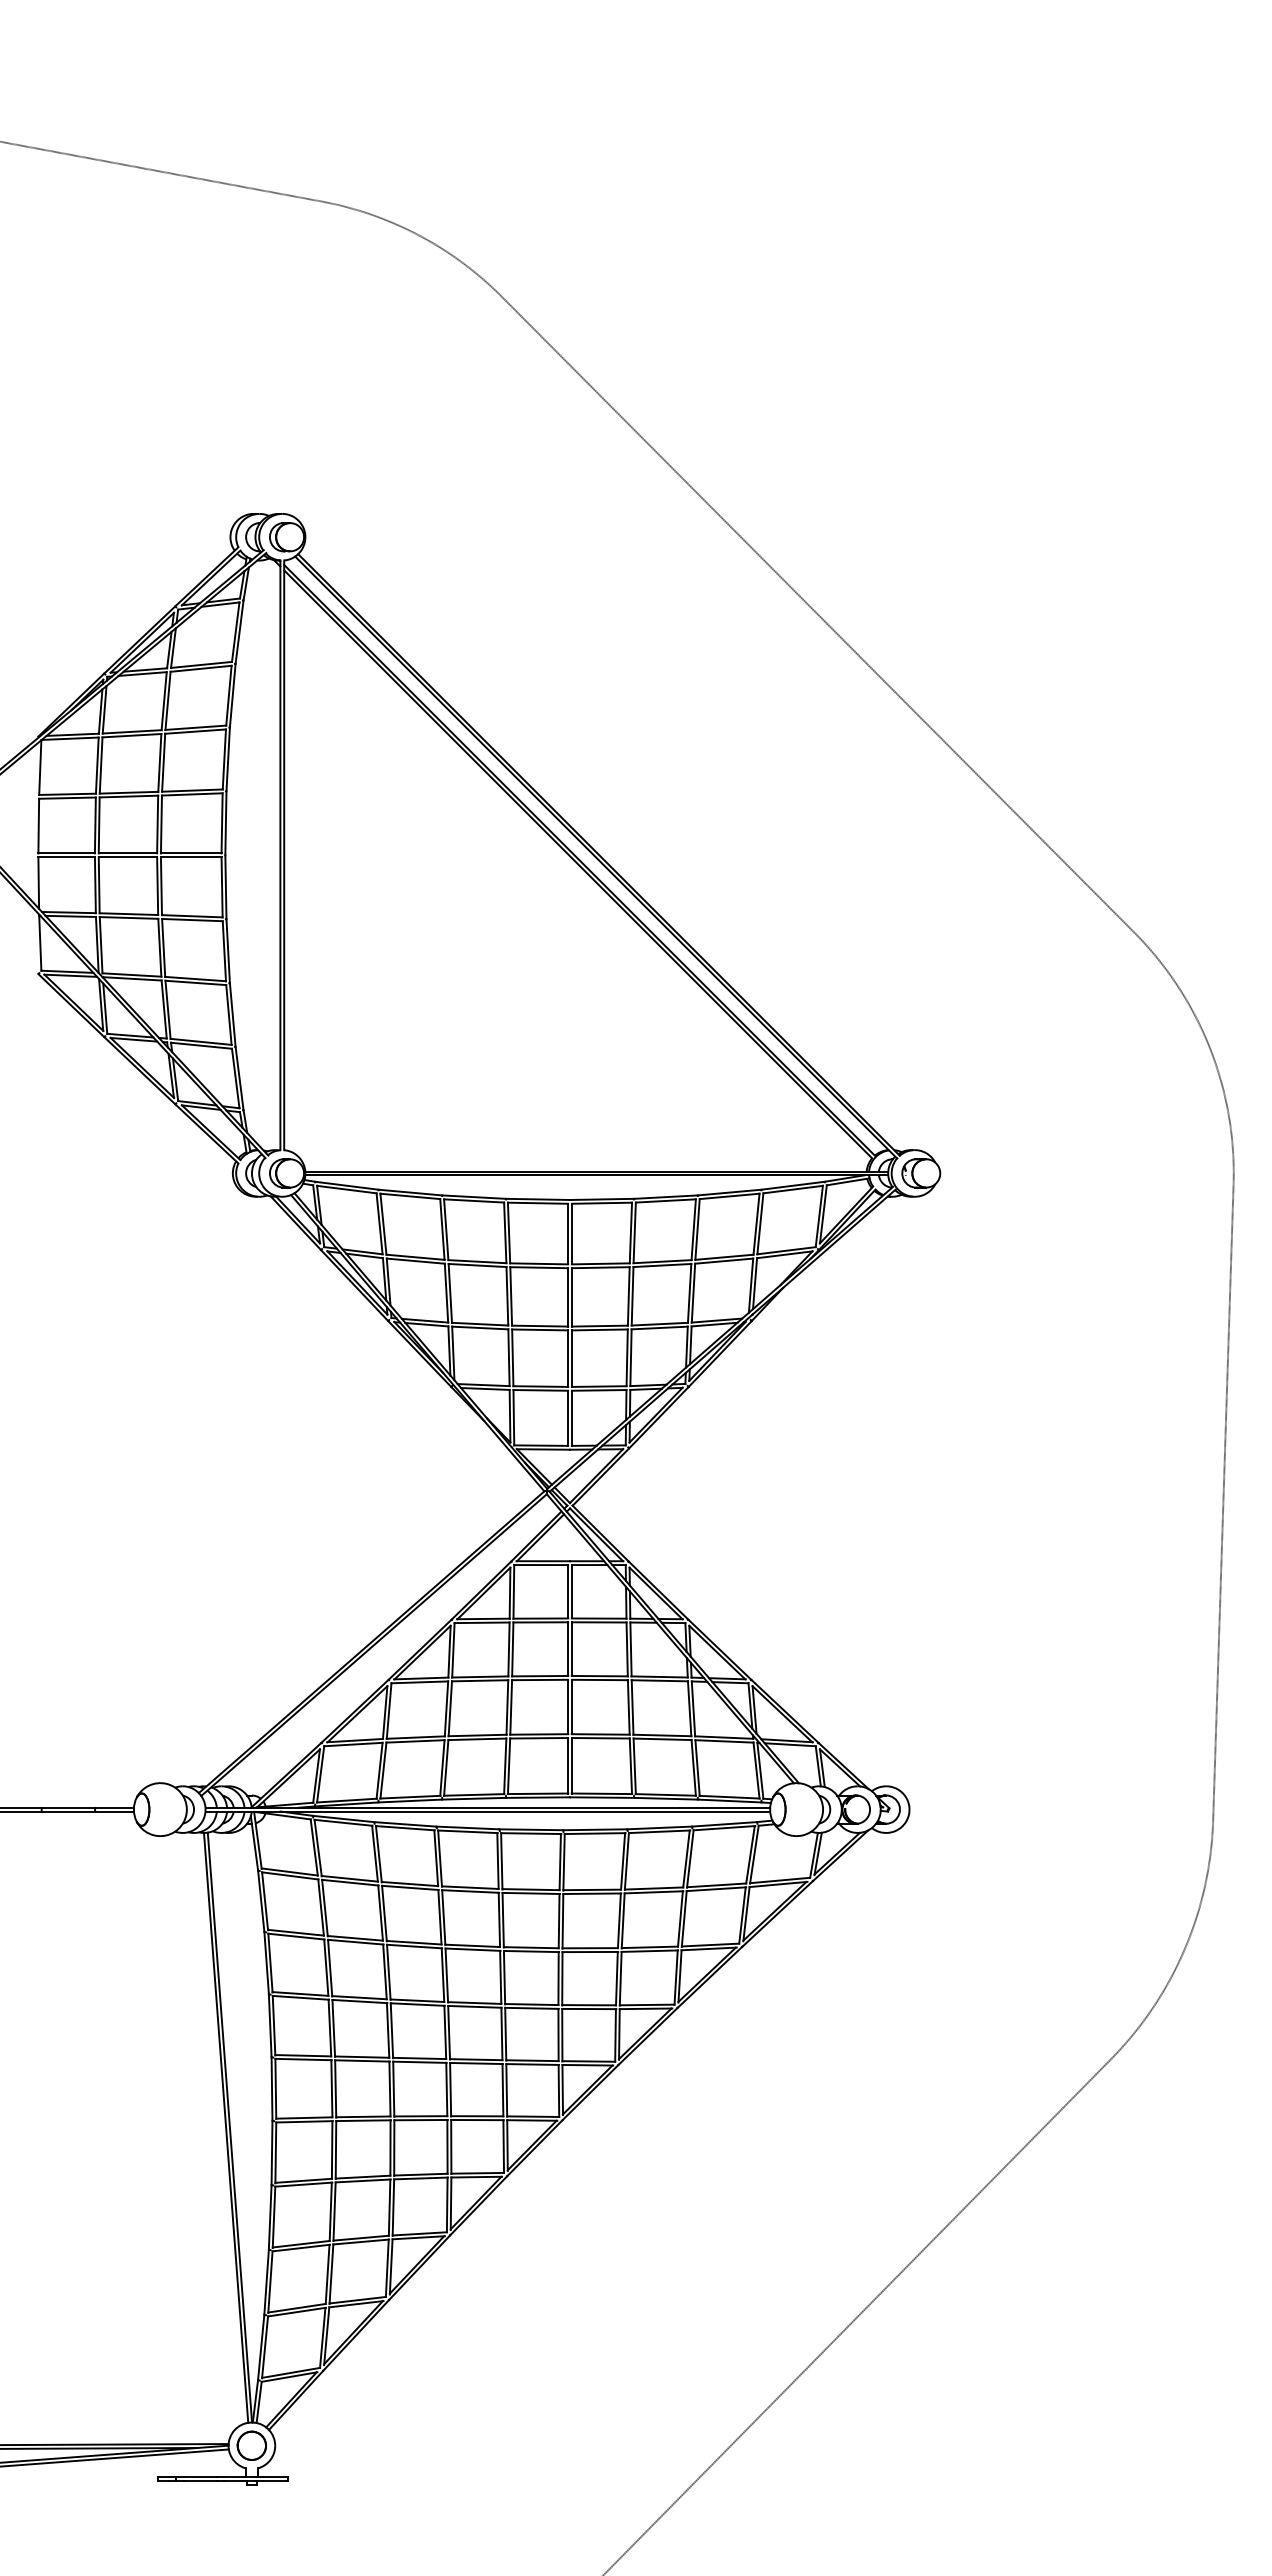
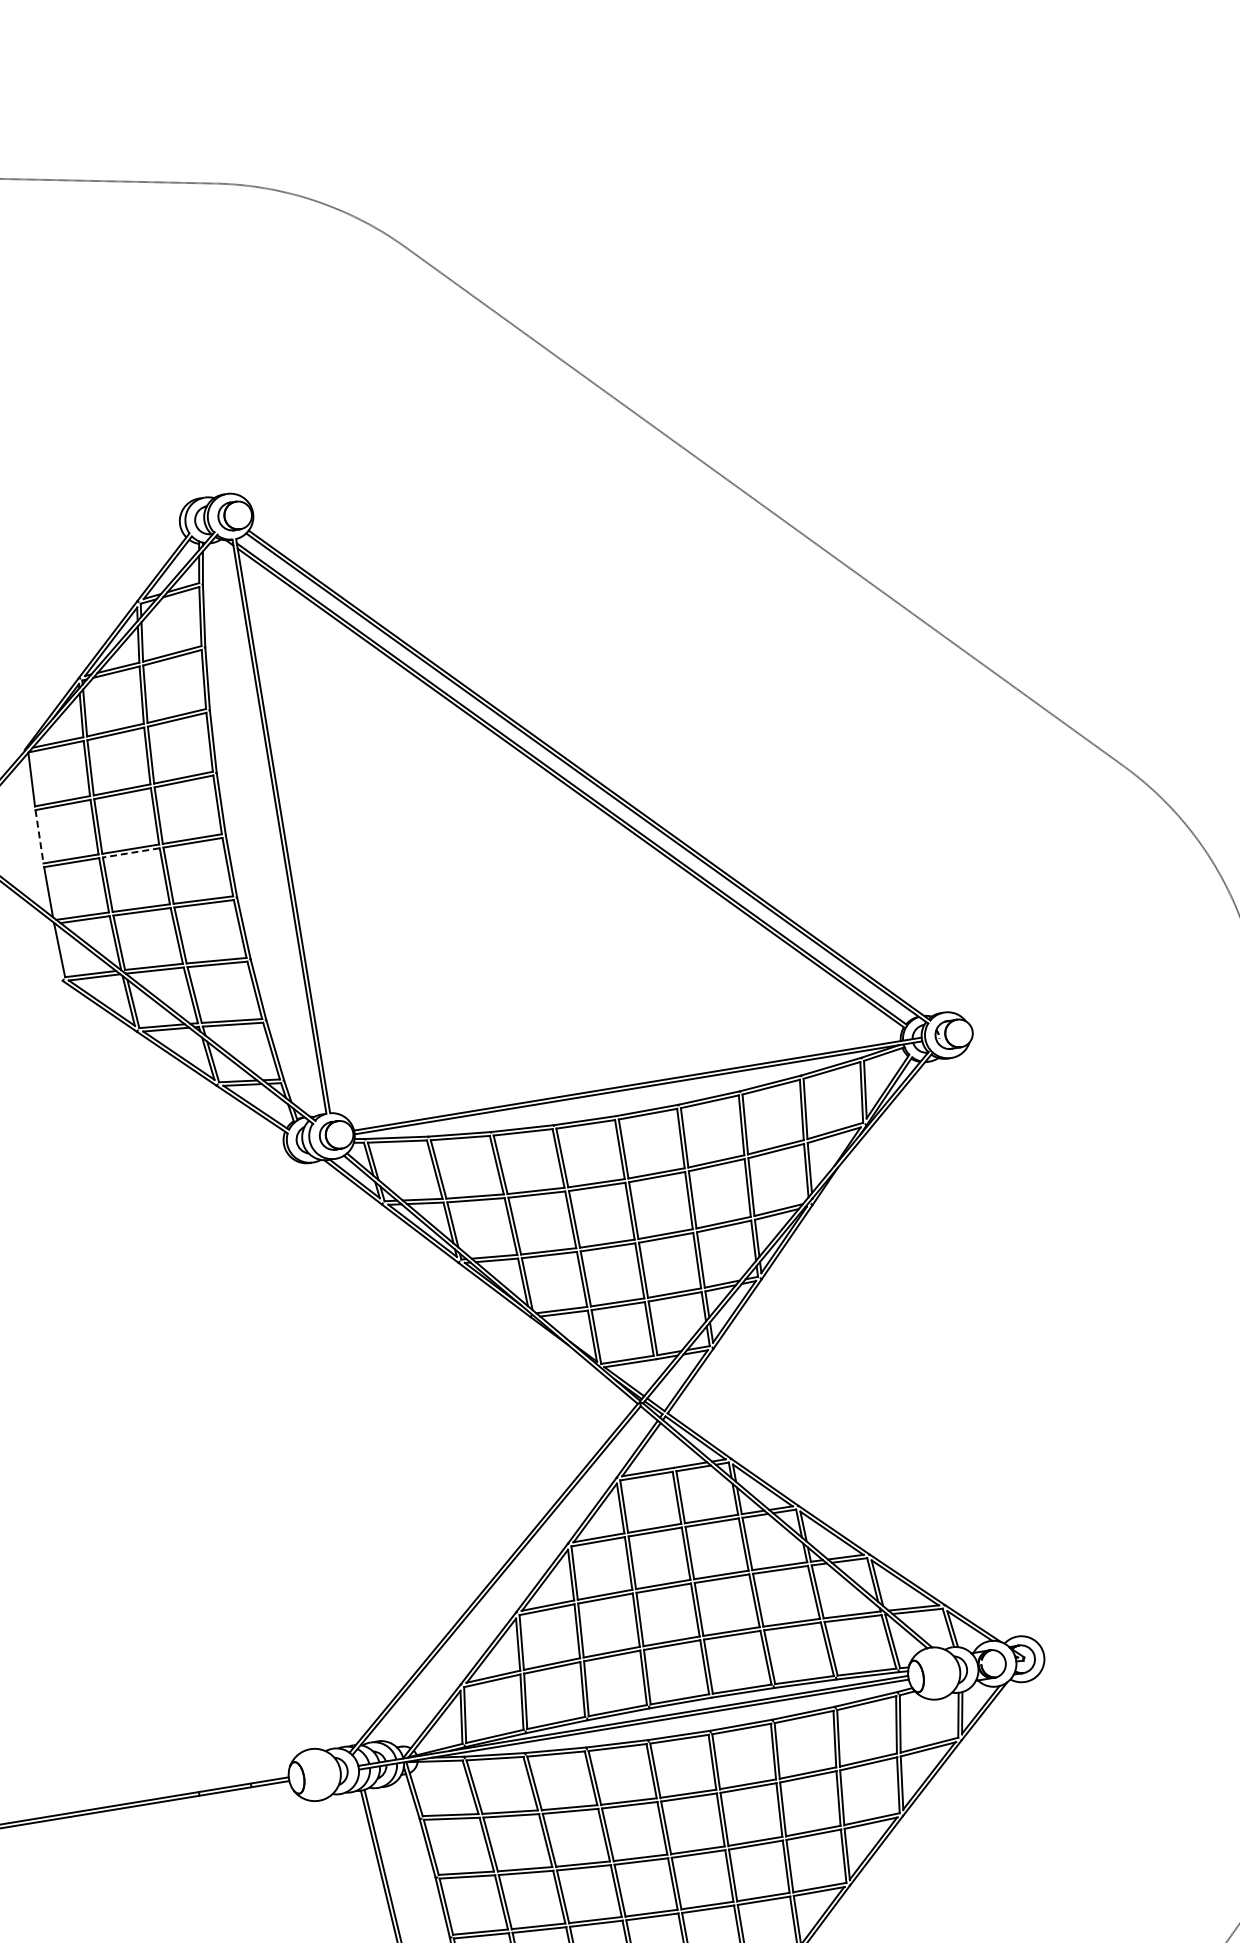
line: (38, 826) -> (39, 837), solid -> dashed
line: (127, 857) -> (130, 853), solid -> dashed

